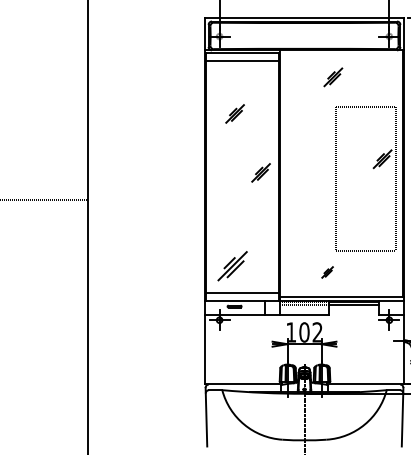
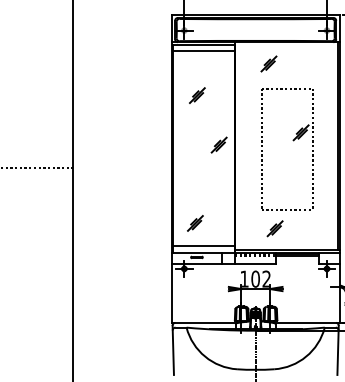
part: (333, 77) -> (269, 64), moved
part: (373, 169) -> (293, 141), moved
part: (232, 265) -> (195, 222), size x0.62
part: (327, 272) -> (274, 228), size x1.67

